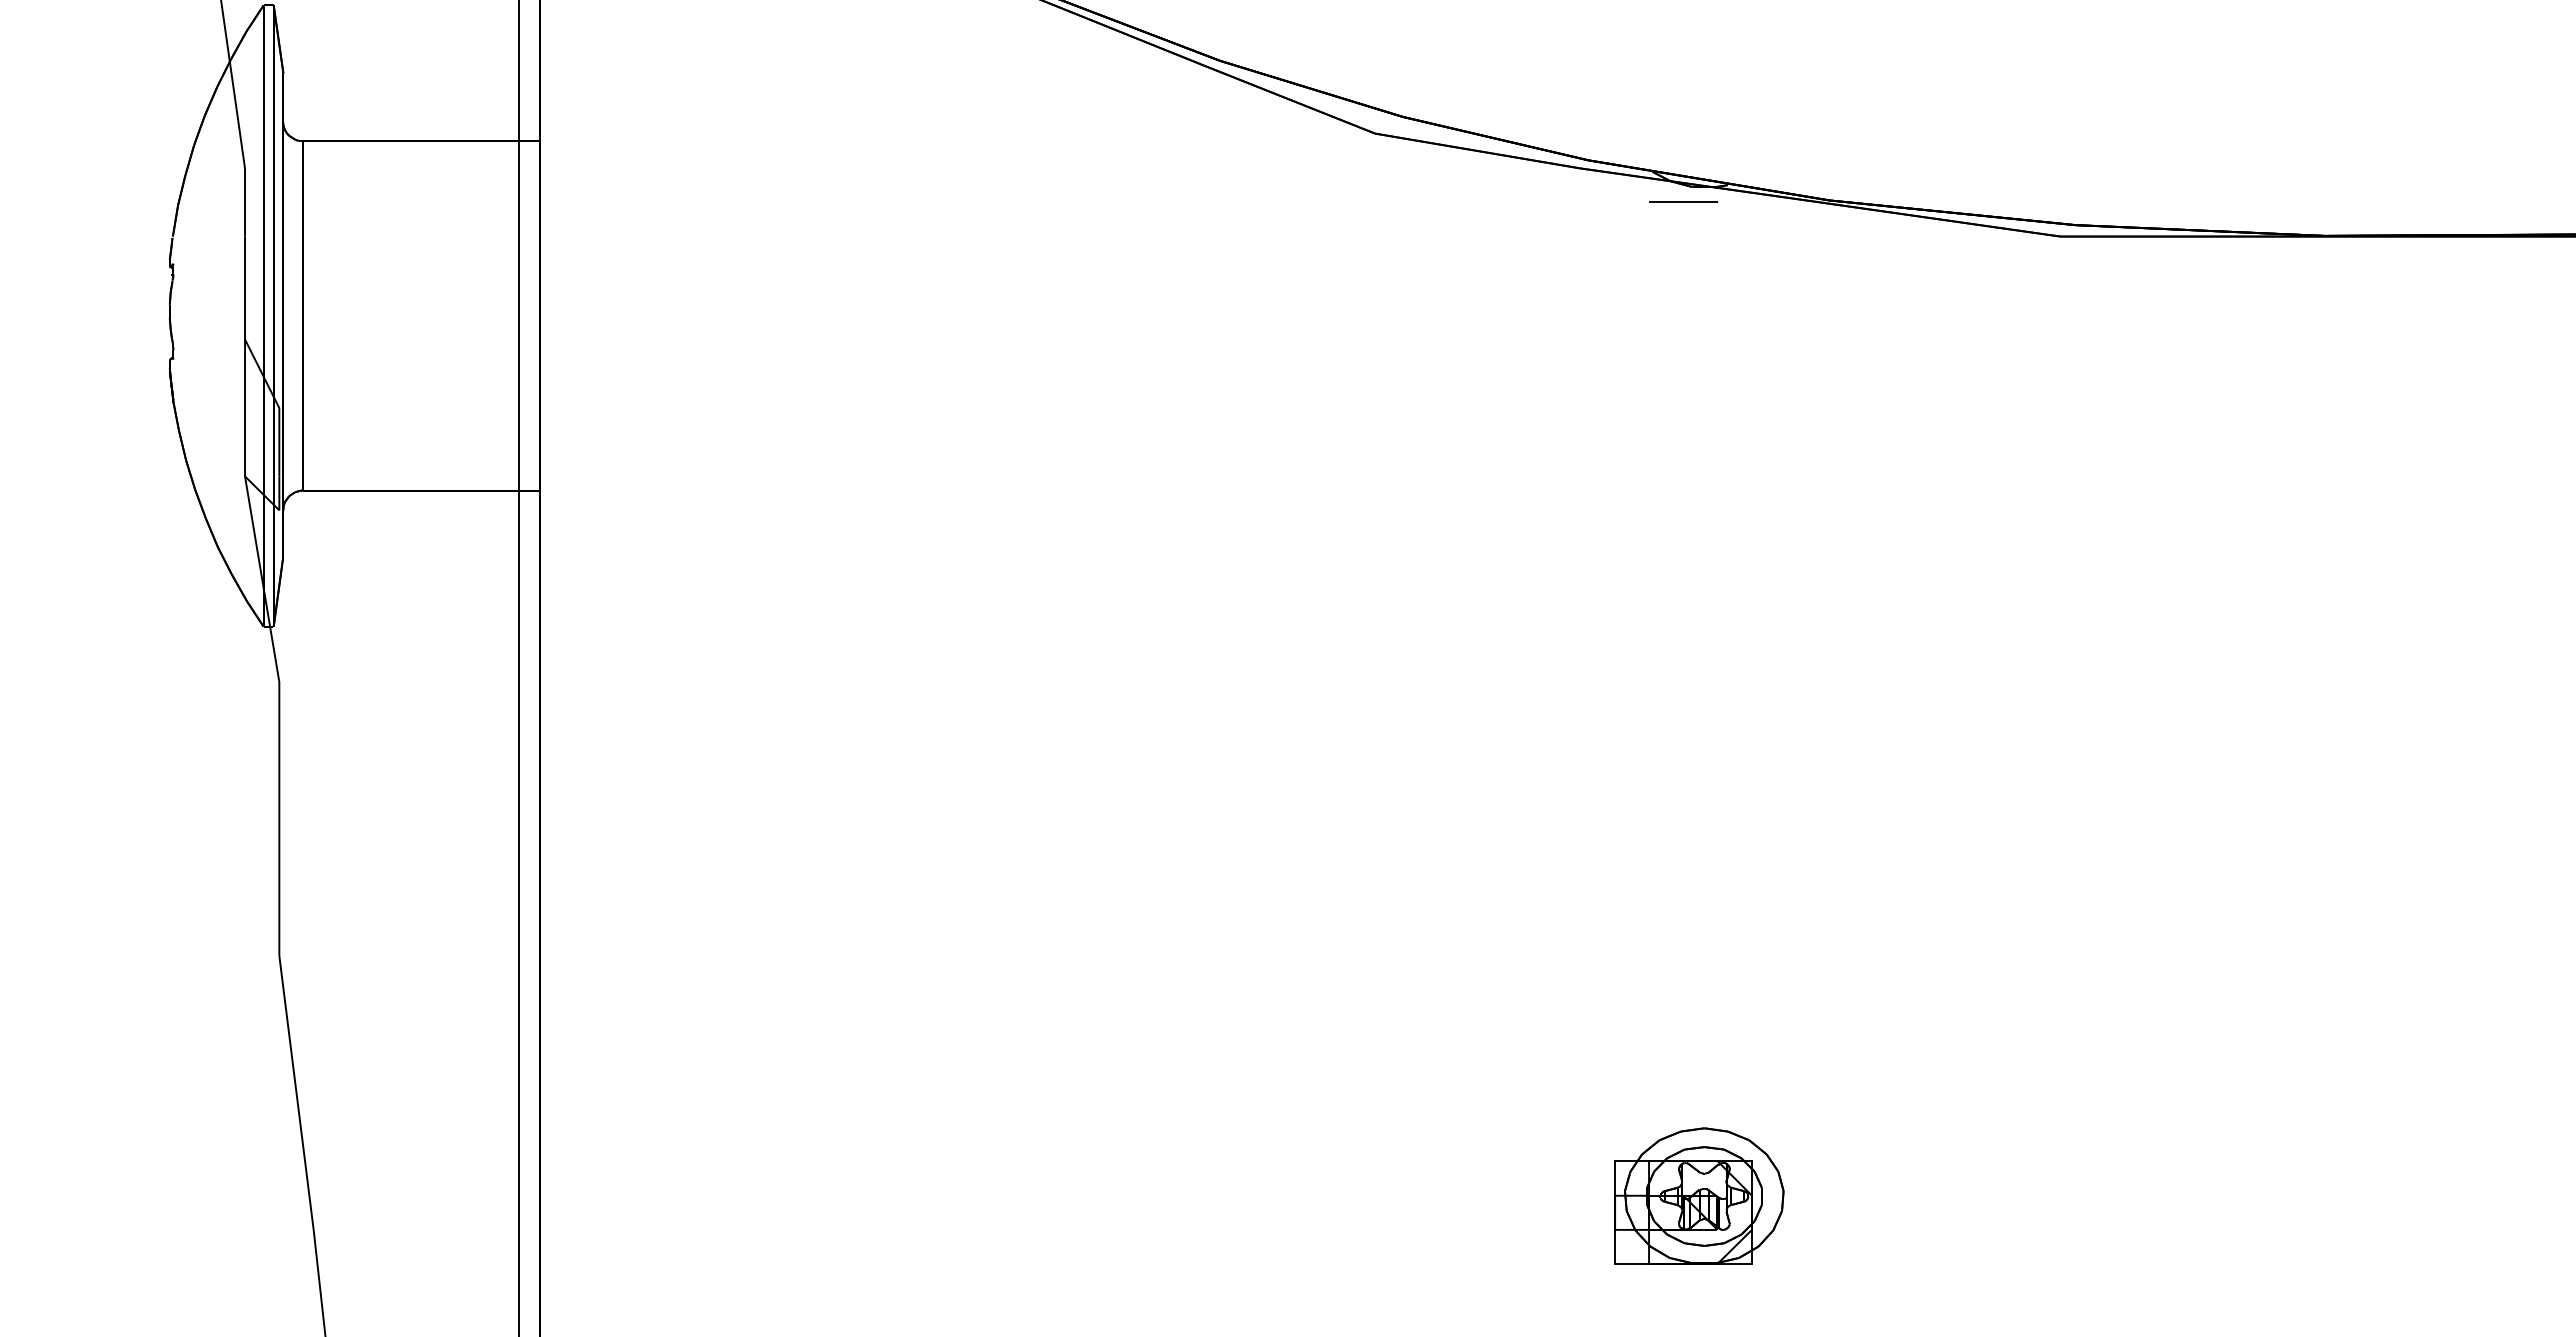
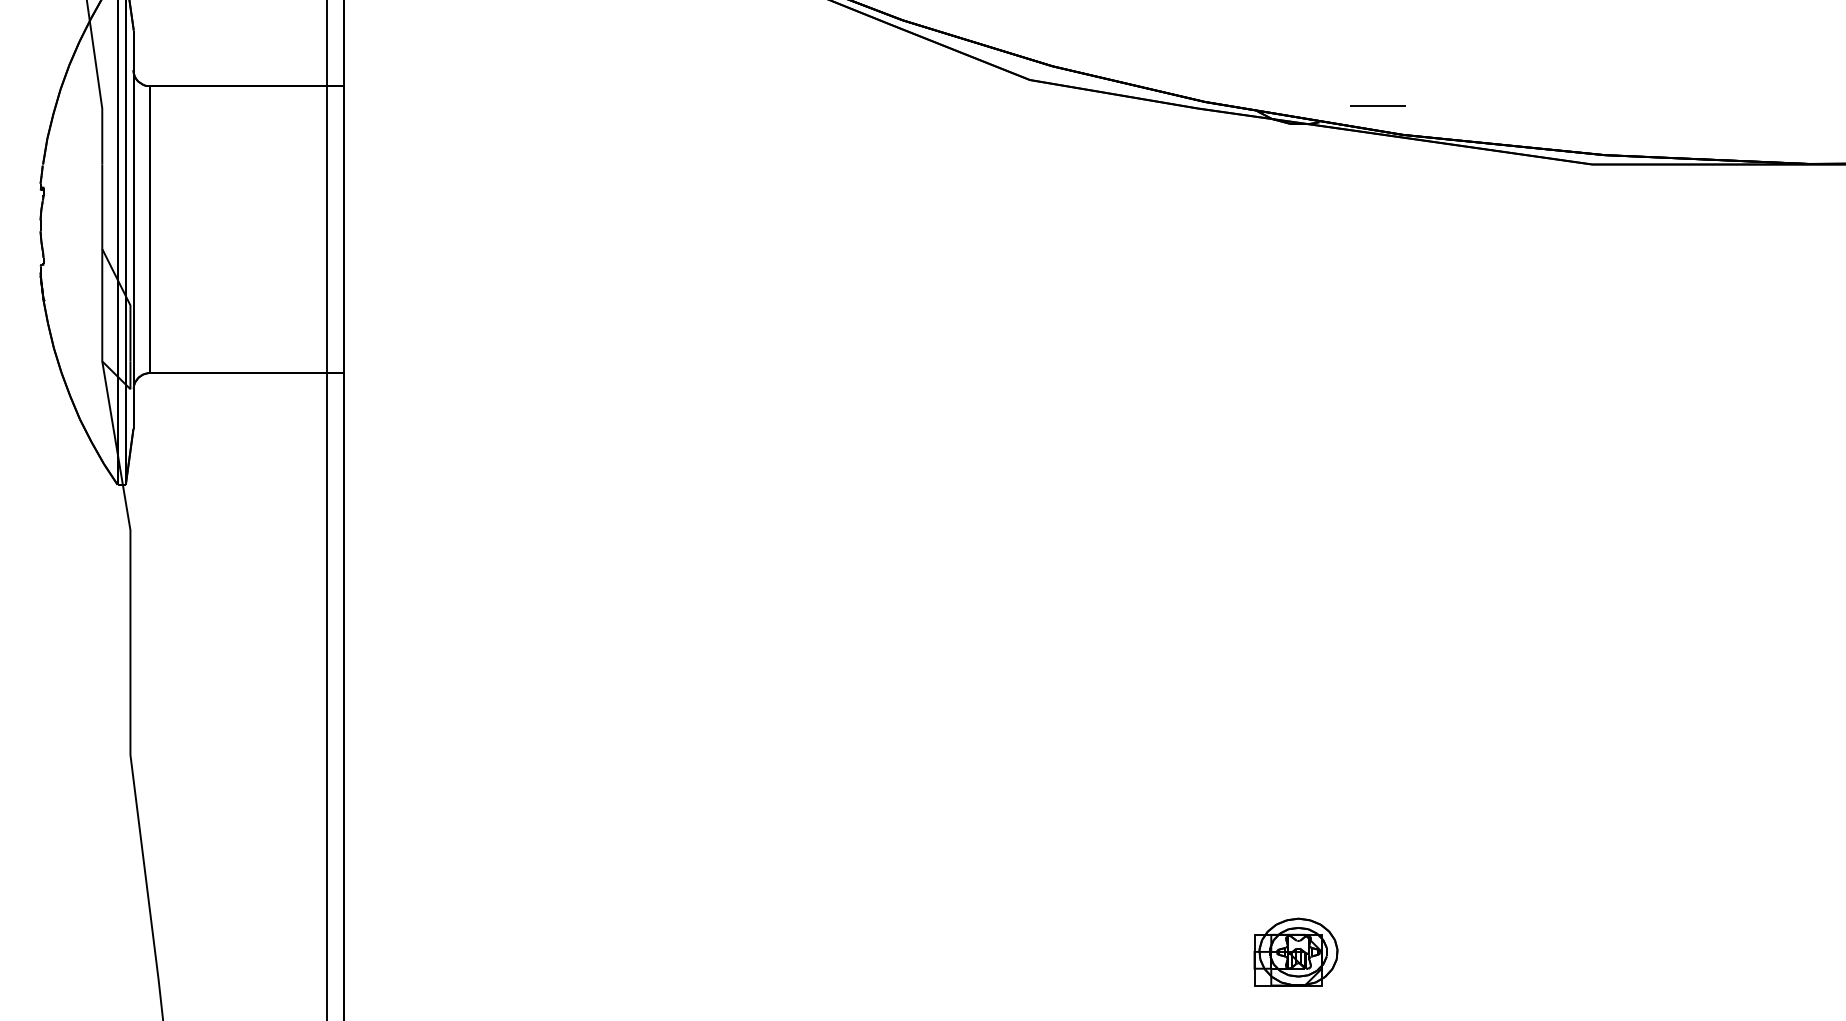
line: (1683, 201) -> (1378, 105), moved
part: (1699, 1195) -> (1296, 951), size x0.6

